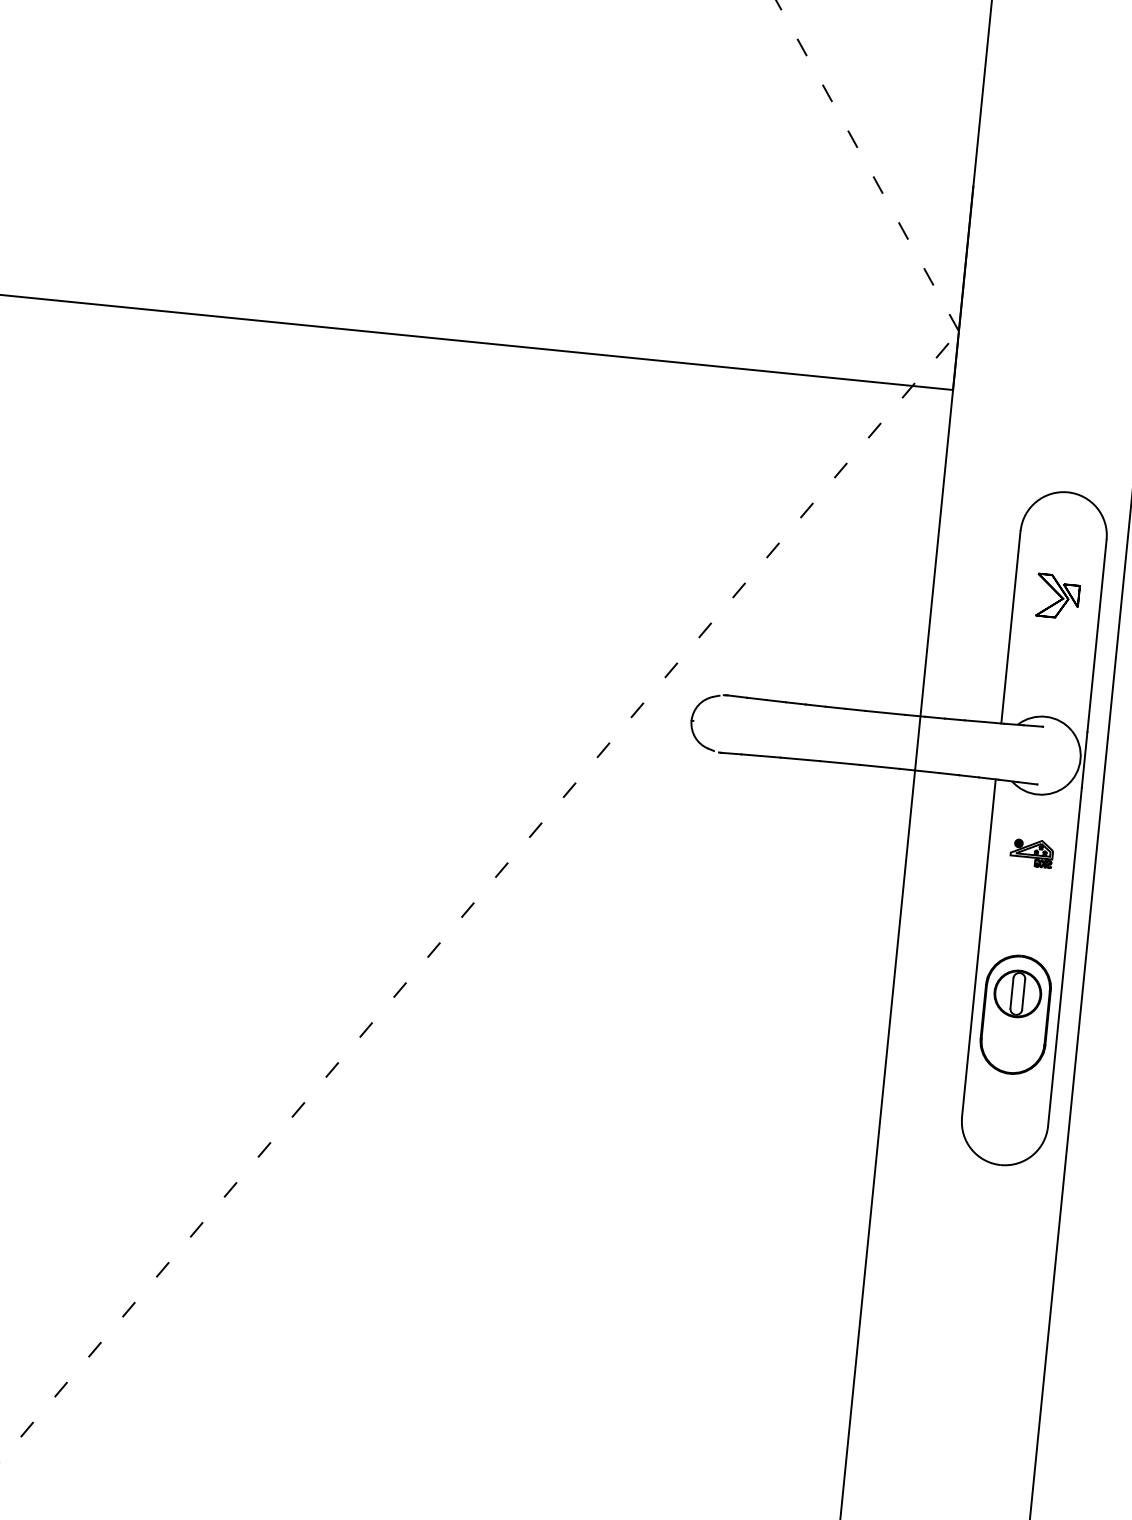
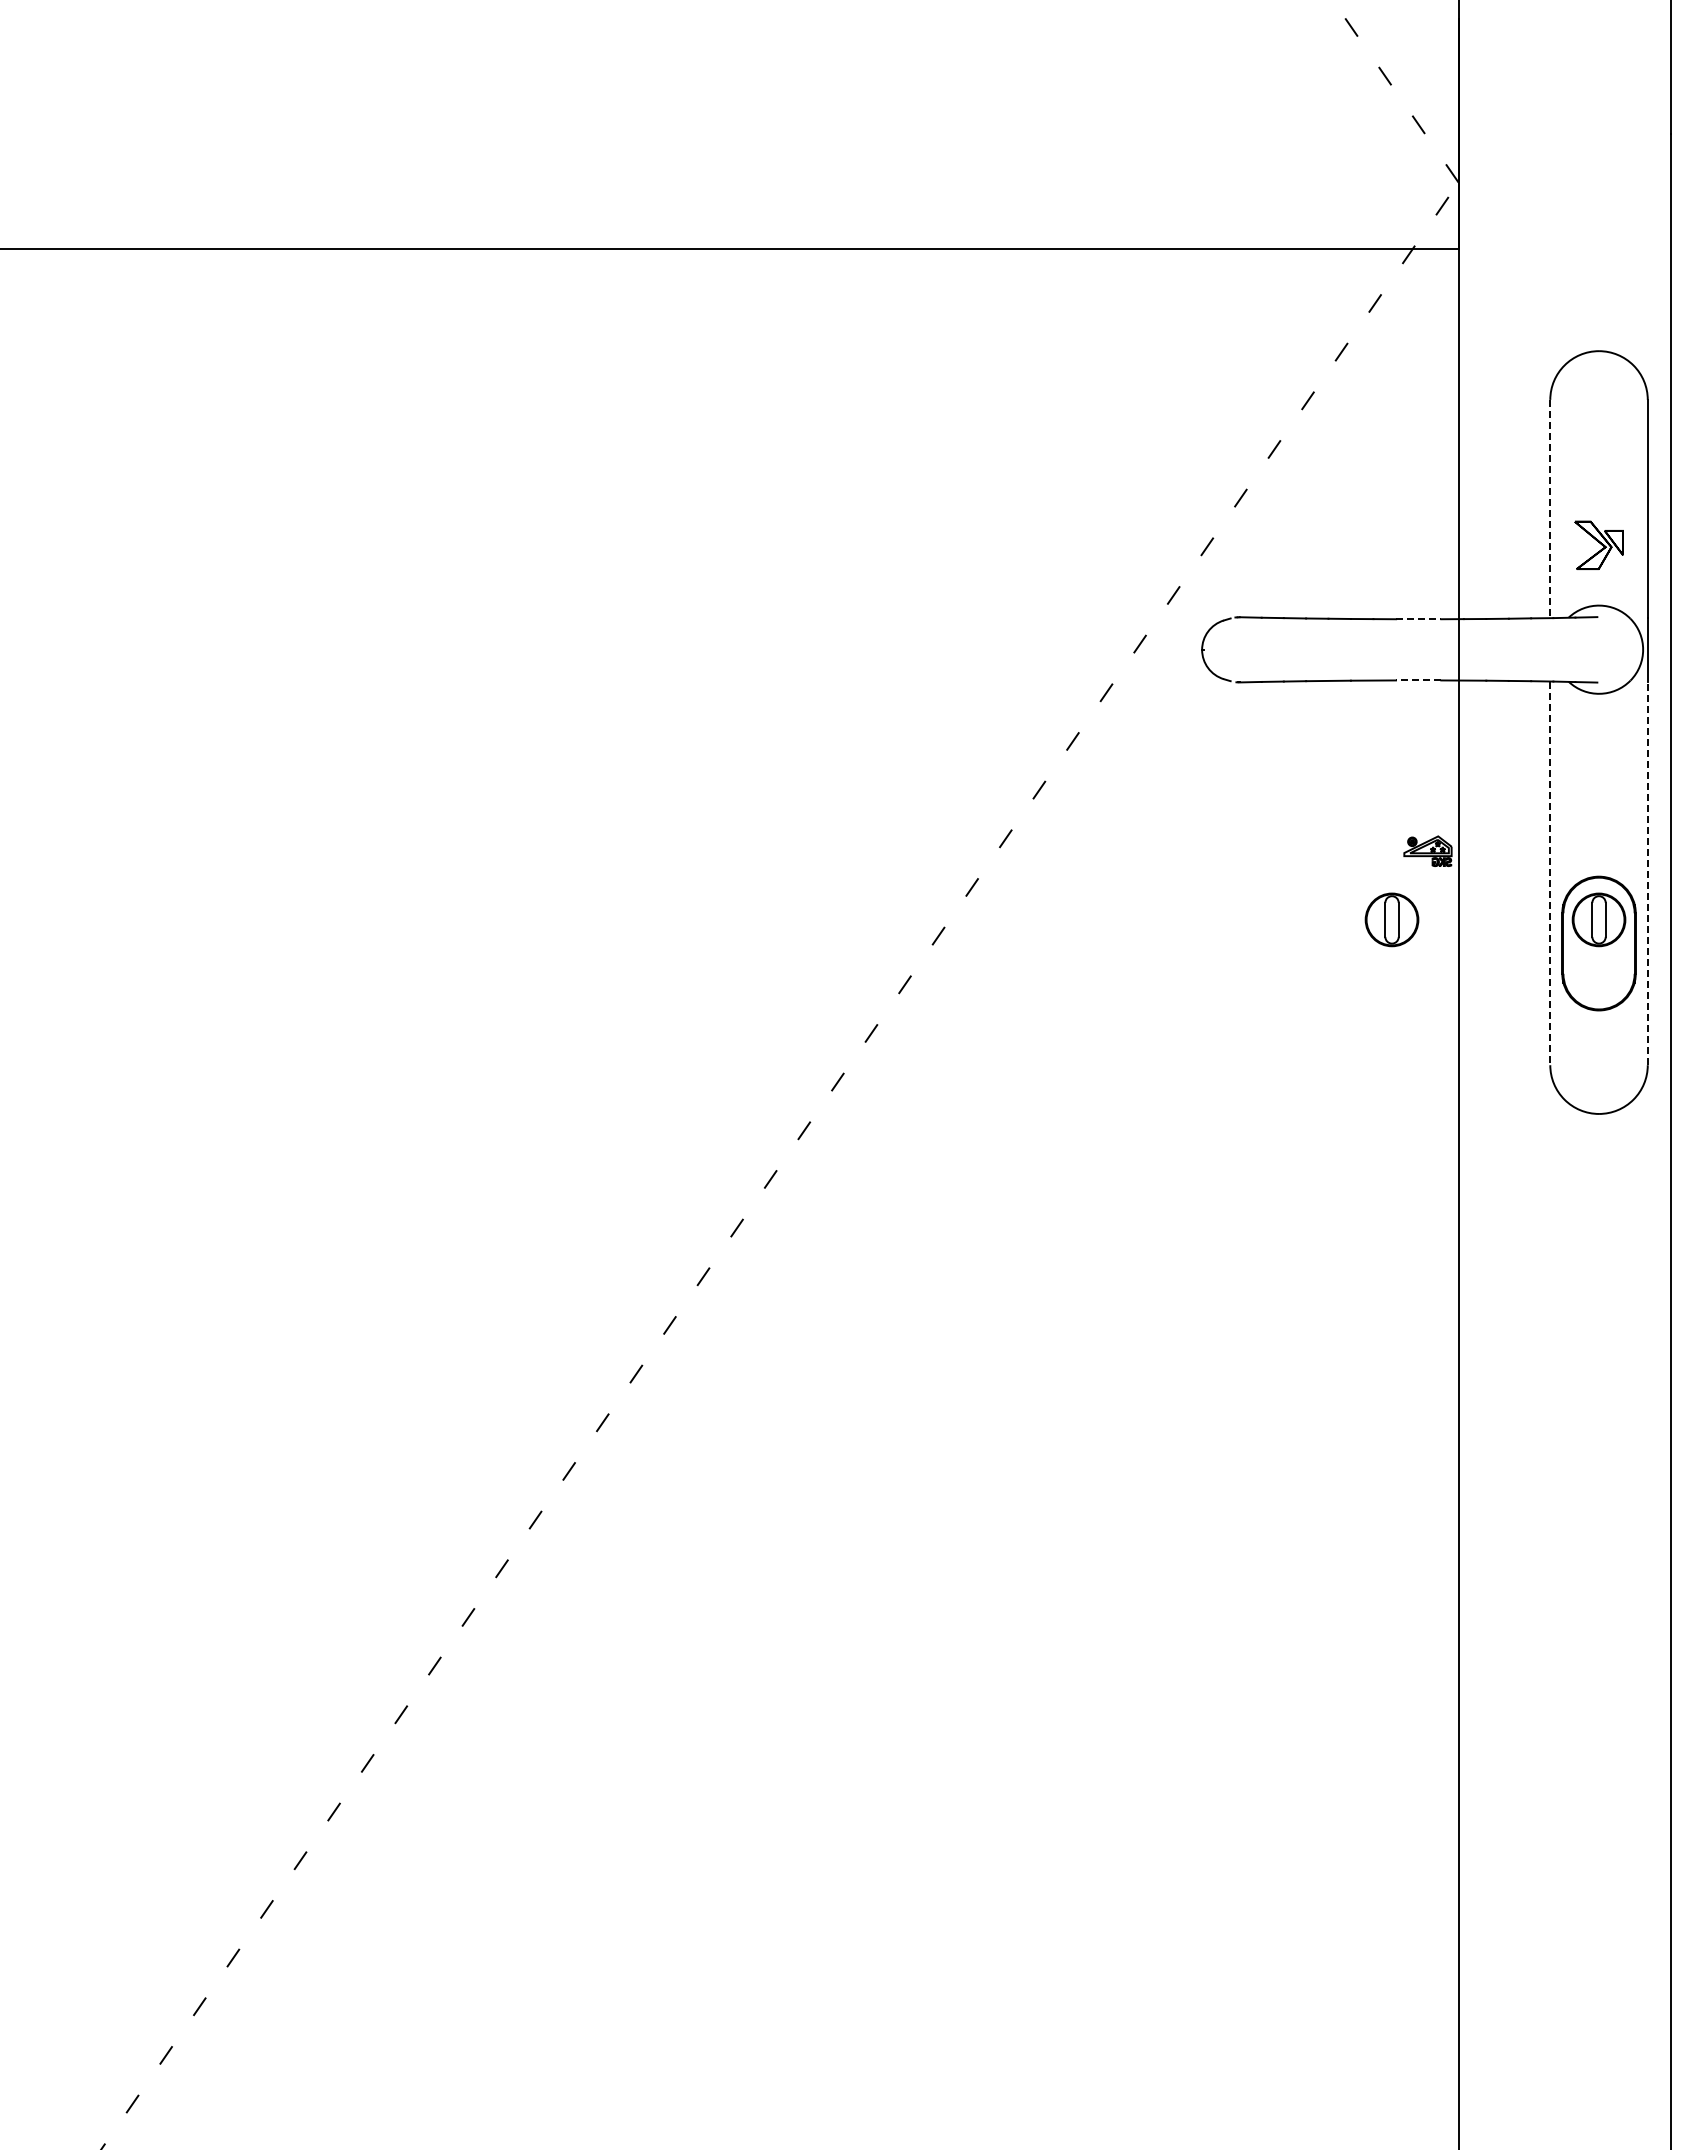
part: (1057, 595) -> (1598, 544), moved
line: (1011, 627) -> (1550, 509), solid -> dashed
line: (885, 713) -> (1418, 619), solid -> dashed
line: (879, 766) -> (1418, 680), solid -> dashed
part: (1031, 852) -> (1427, 850), moved
line: (979, 948) -> (1550, 873), solid -> dashed
line: (1064, 957) -> (1647, 873), solid -> dashed
part: (834, 975) -> (1391, 919), added

